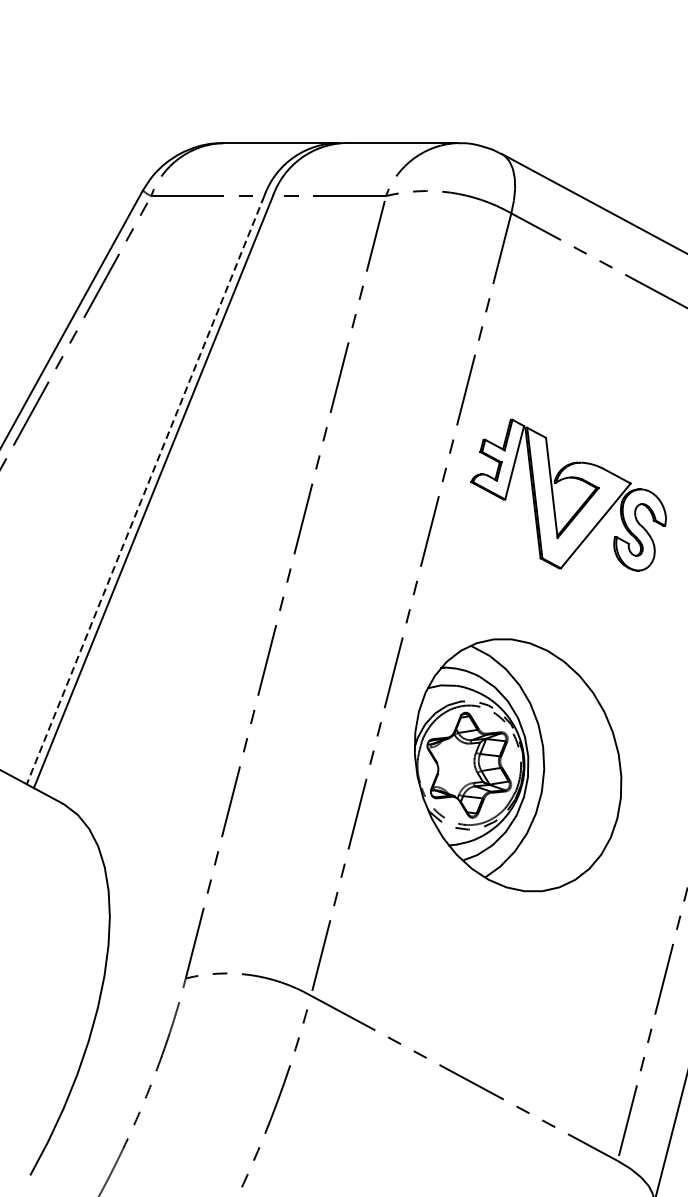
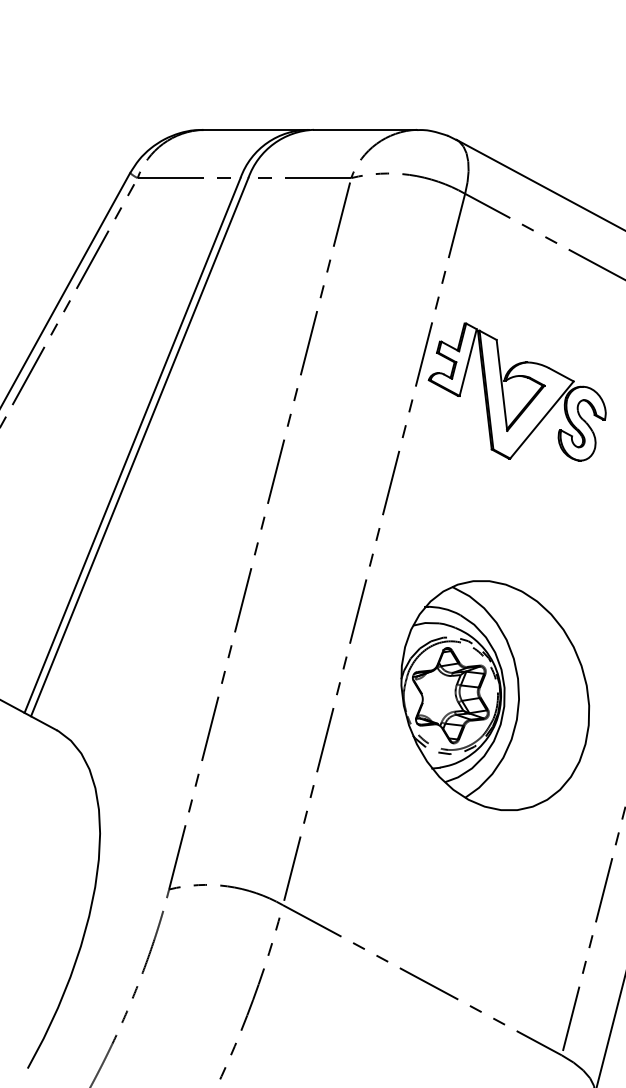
line: (145, 490) -> (132, 445), dashed -> solid
part: (567, 494) -> (516, 391), moved
part: (518, 765) -> (495, 695), moved

